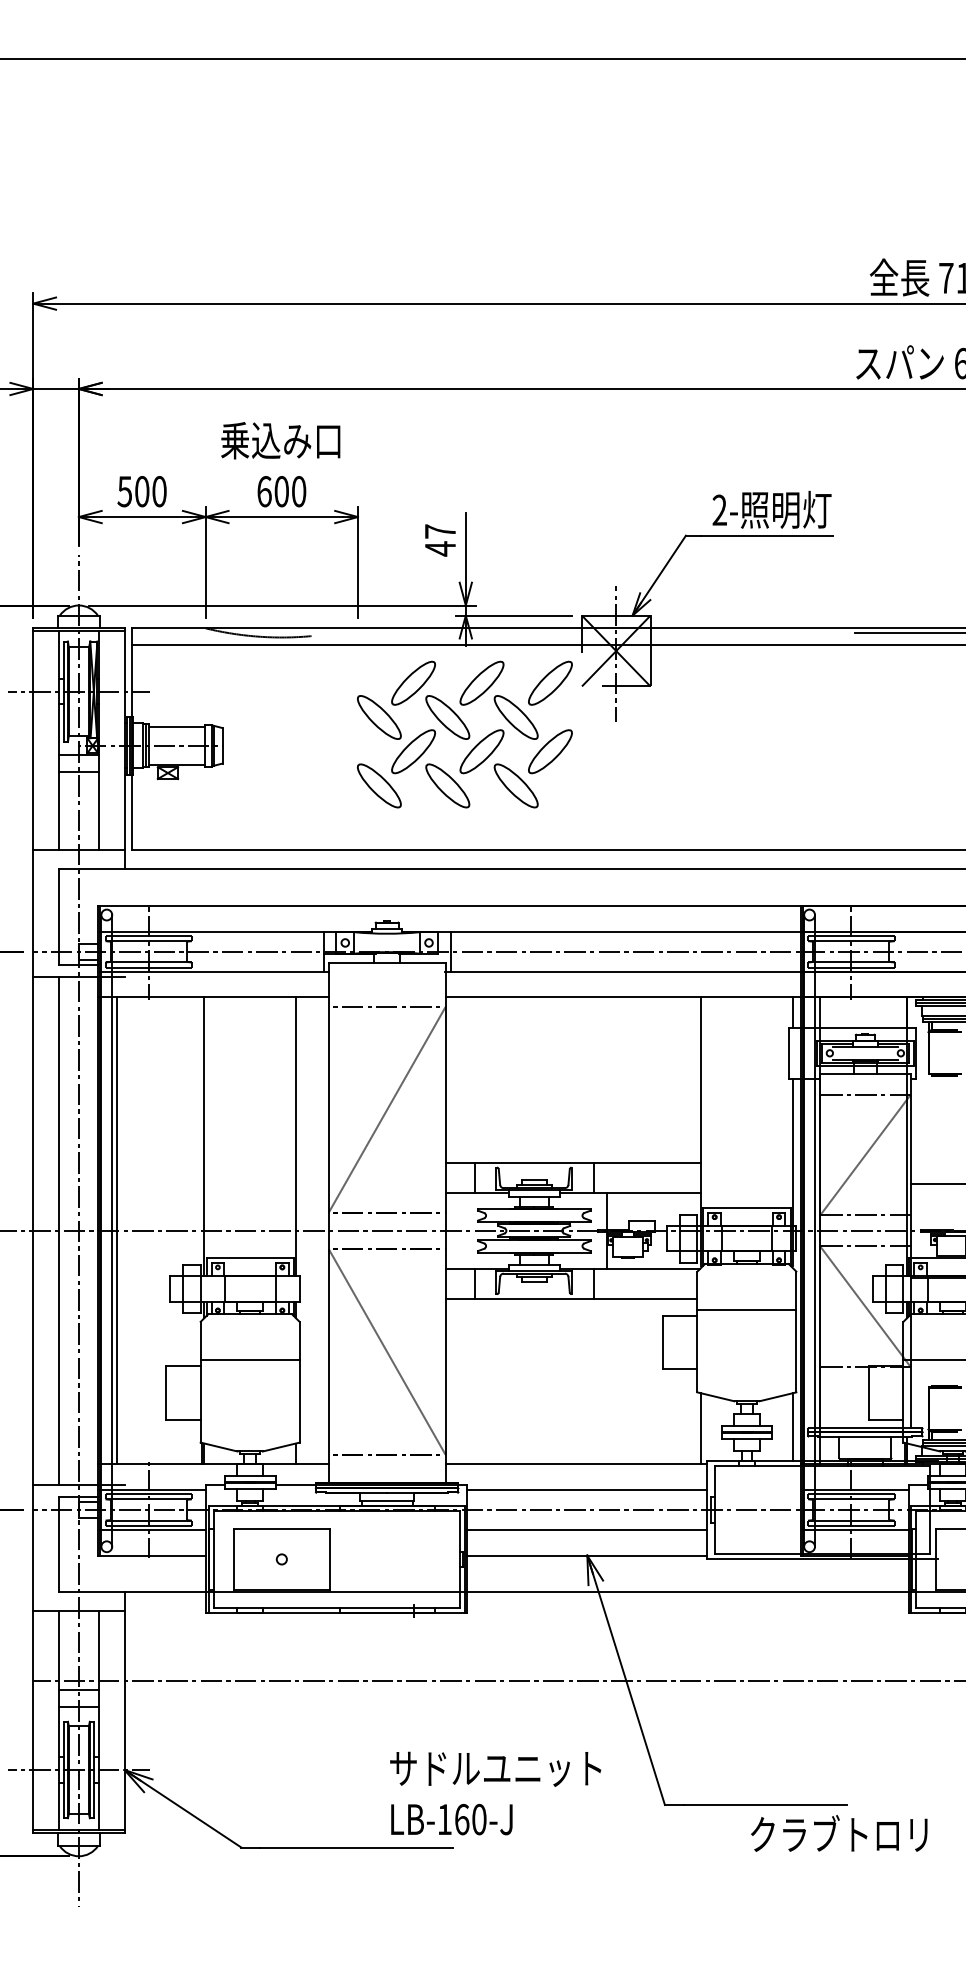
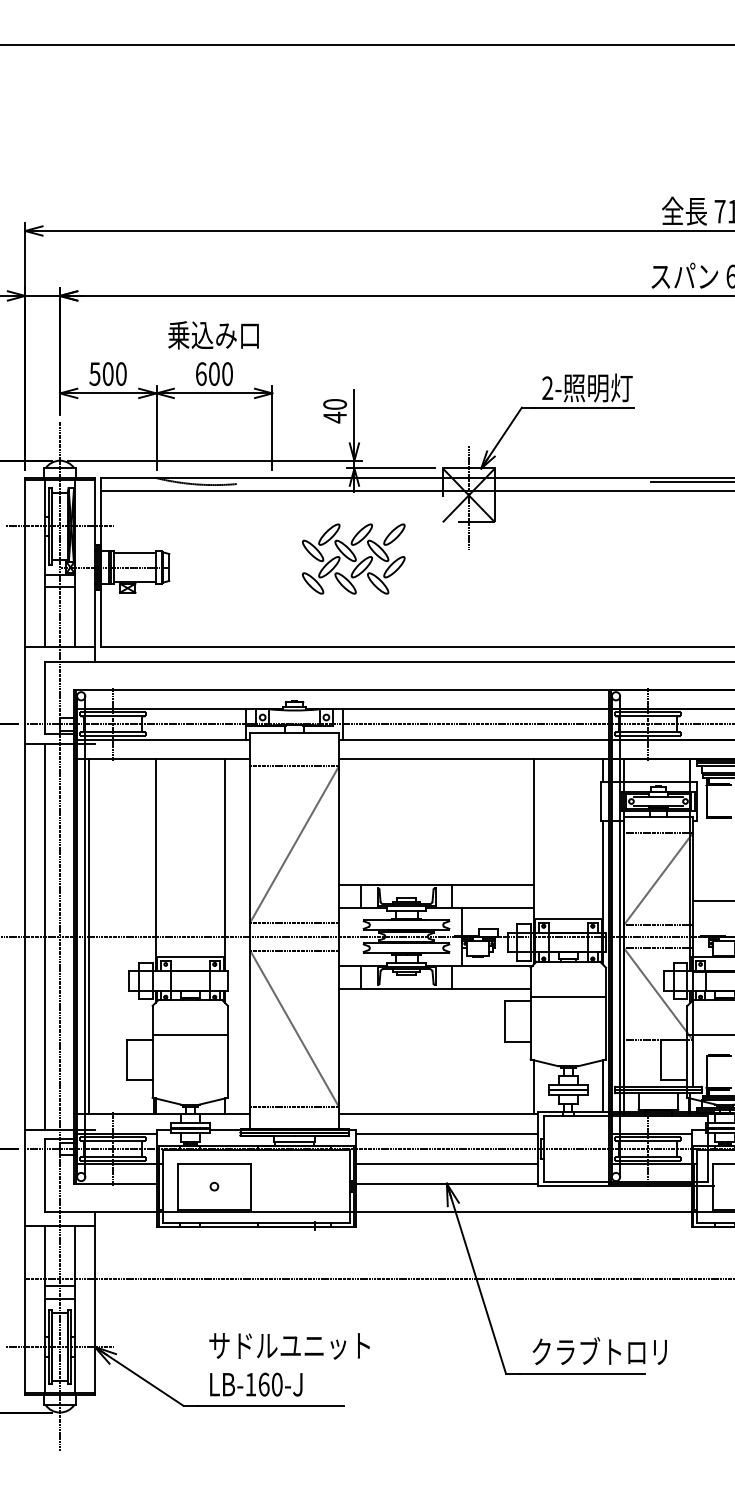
text: (440, 531) -> (335, 404), 47 -> 40
part: (464, 734) -> (353, 558), size x0.62
text: (495, 1793) -> (289, 1364), moved
text: (839, 1833) -> (599, 1351), moved

